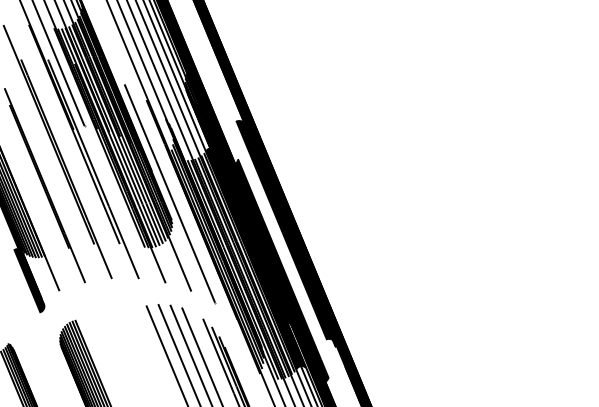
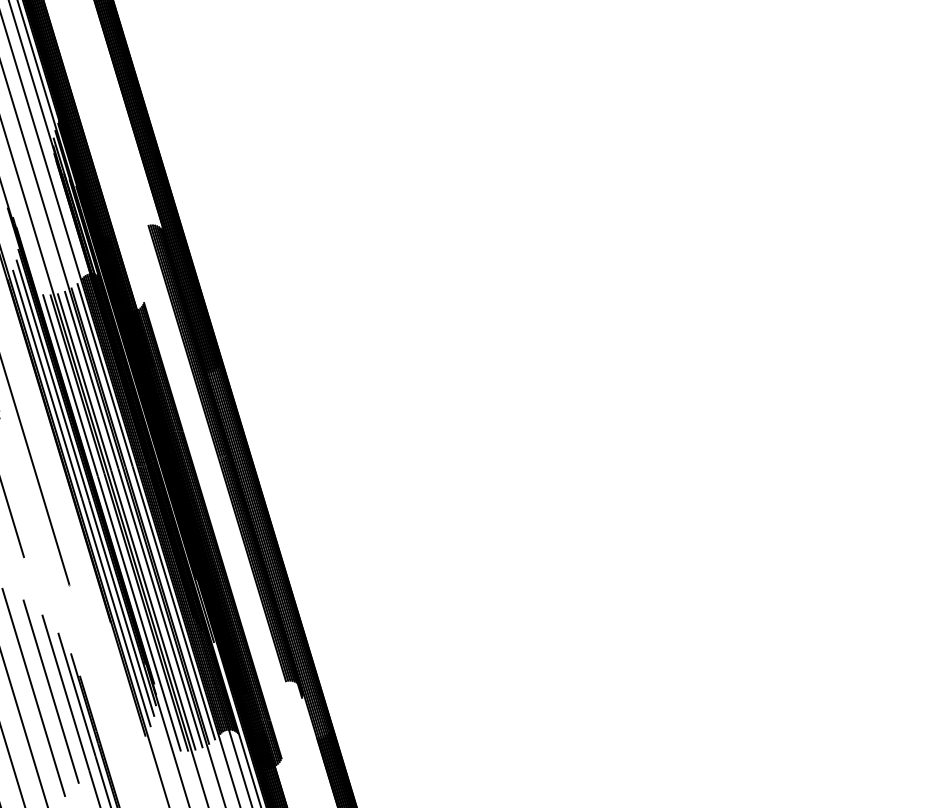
line: (211, 356) -> (51, 691), added

